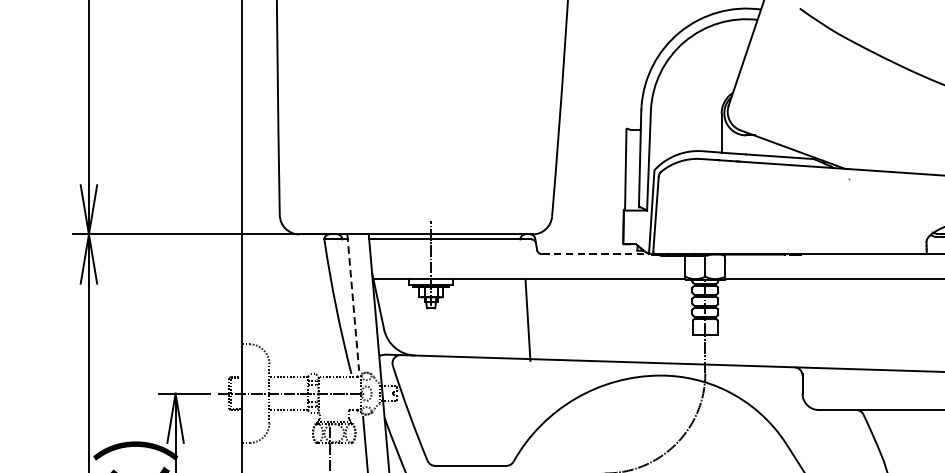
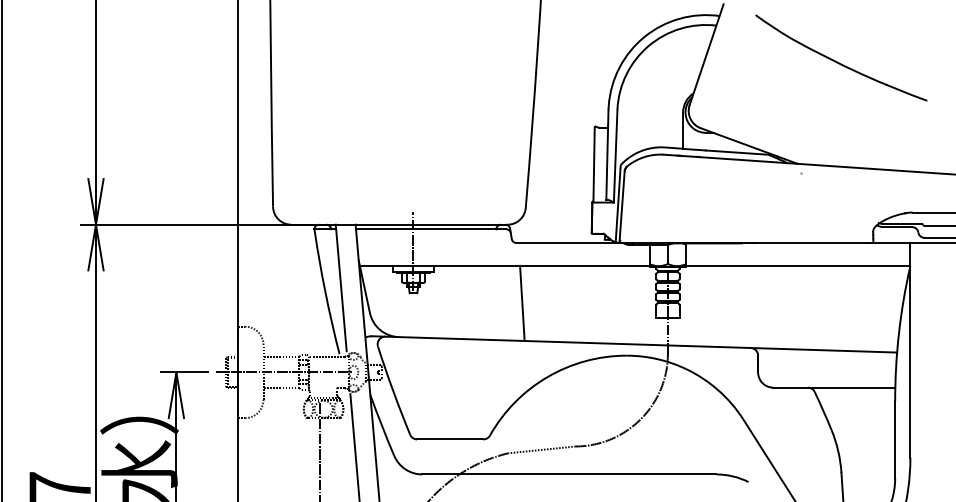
line: (596, 253) -> (566, 242), dashed -> solid
line: (353, 303) -> (341, 288), dashed -> solid
line: (528, 319) -> (522, 302), moved

